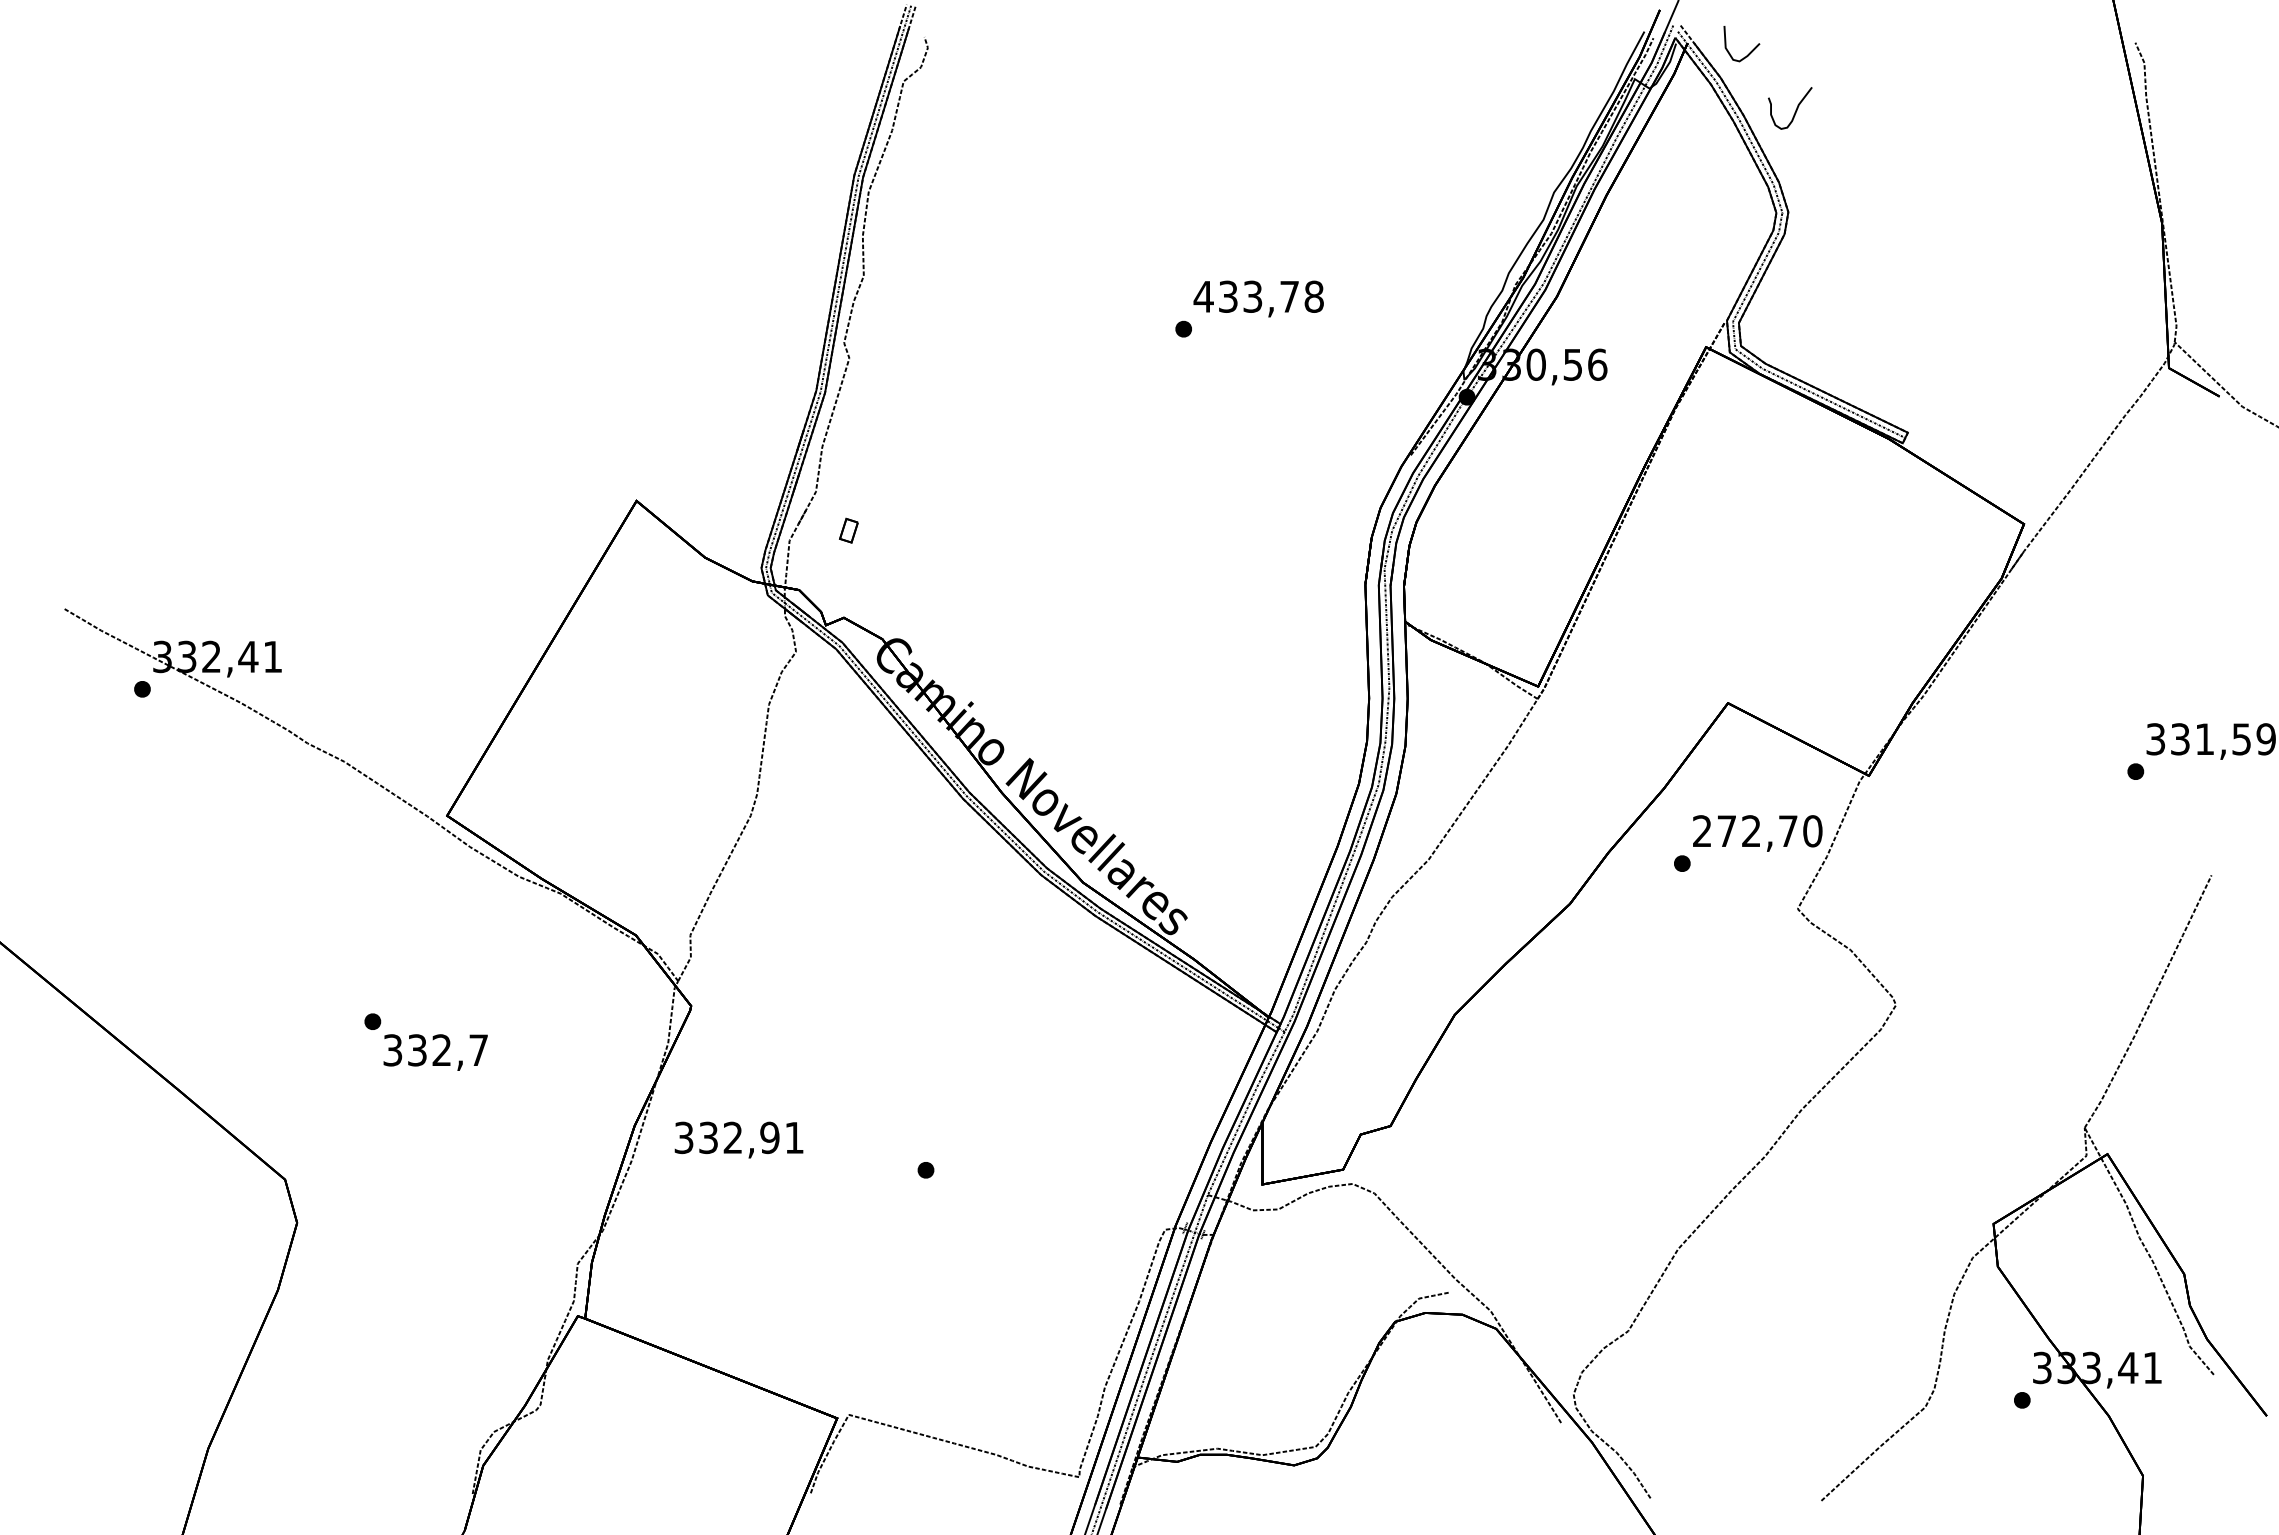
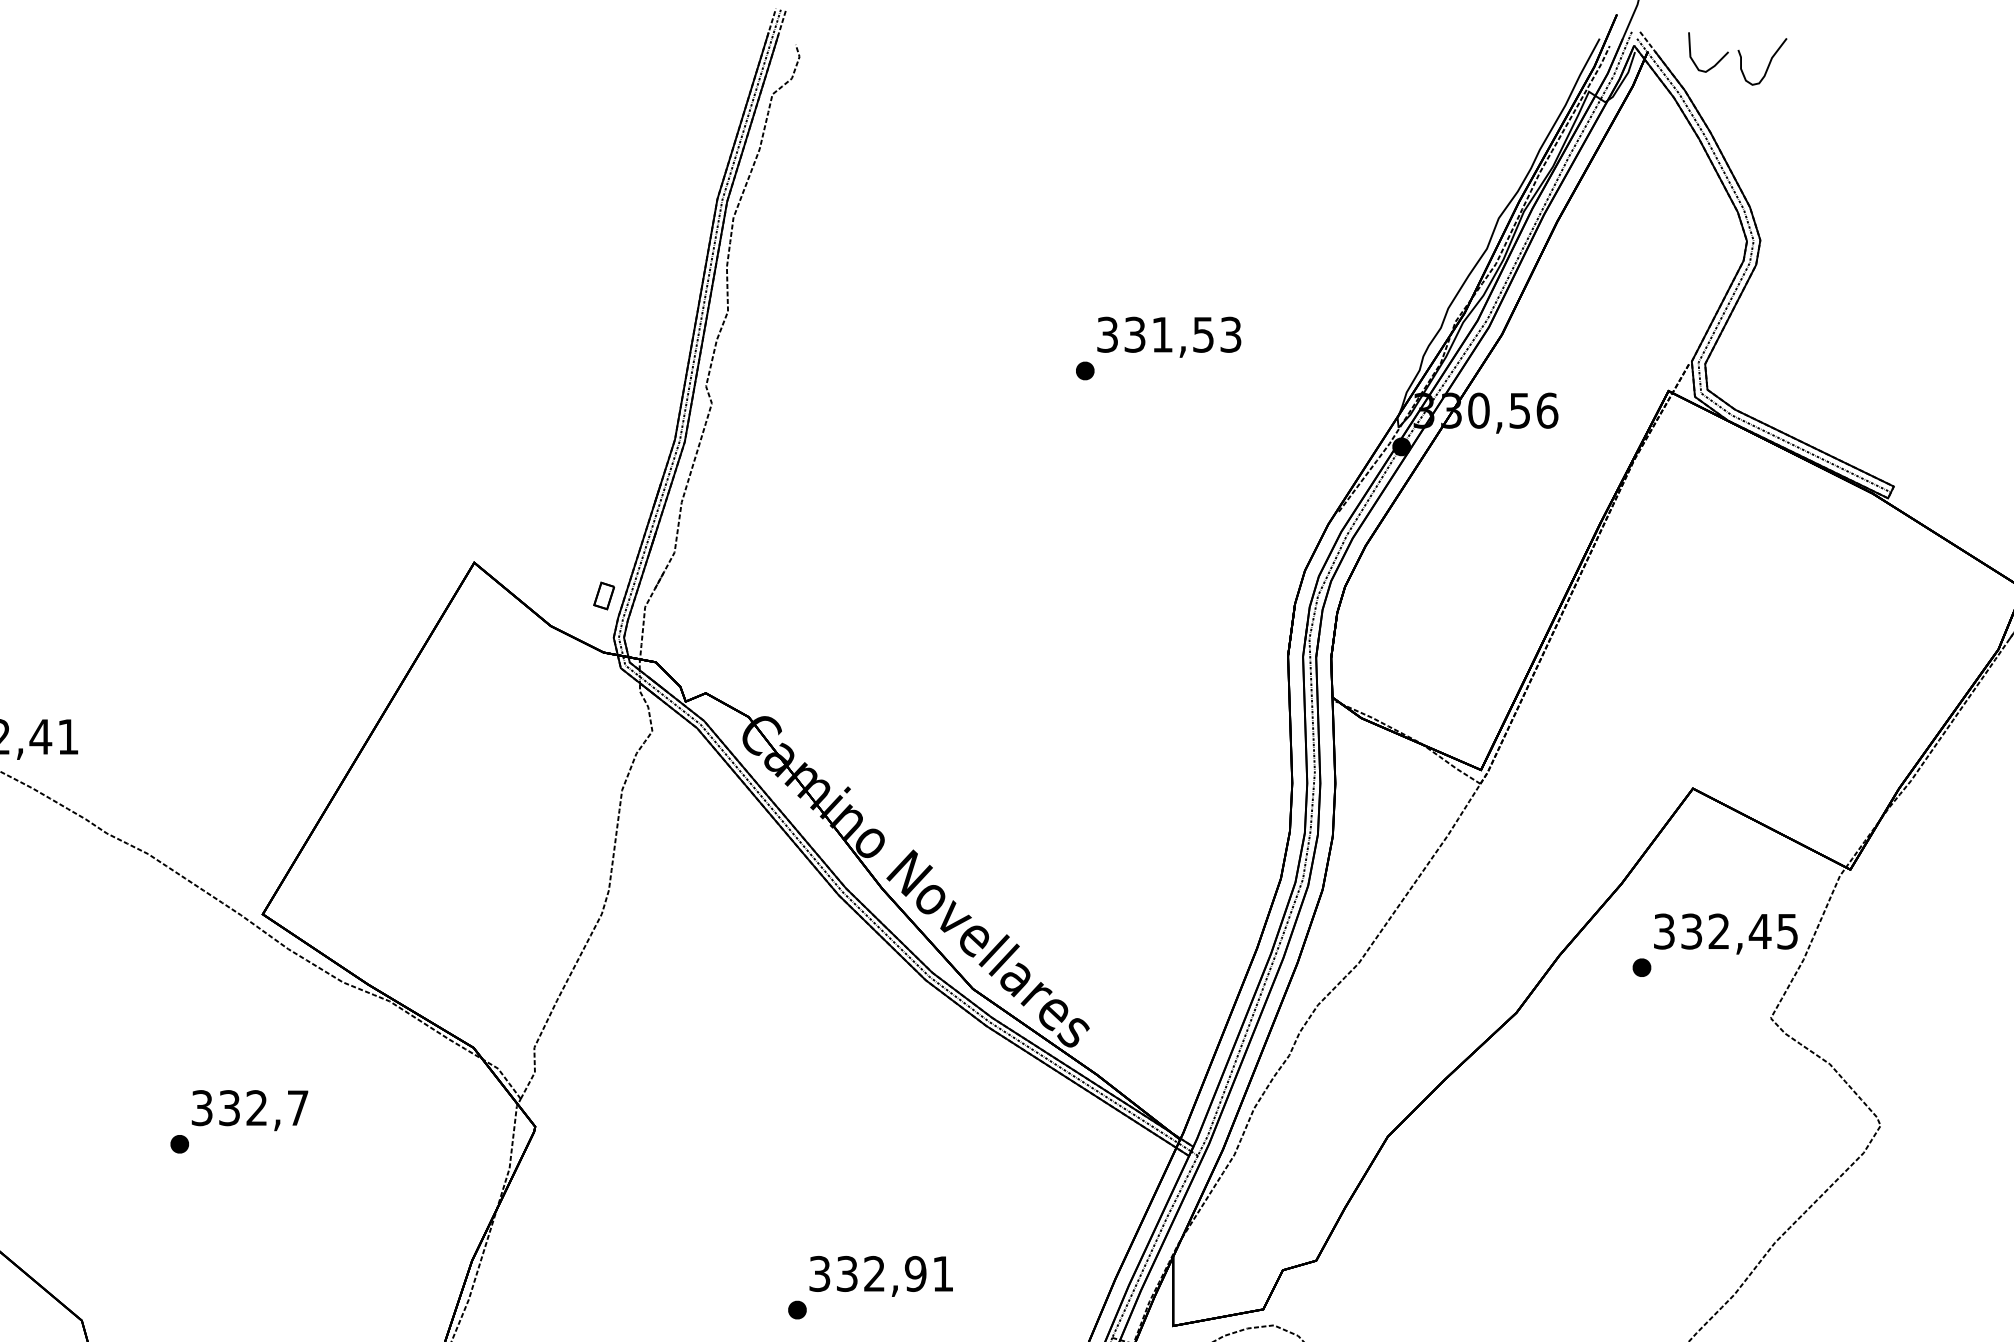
curve: (1795, 109) -> (1768, 63), moved
text: (1258, 296) -> (1168, 334), 433,78 -> 331,53
part: (848, 530) -> (603, 595), moved
text: (1757, 831) -> (1725, 931), 272,70 -> 332,45
text: (435, 1052) -> (249, 1110), moved
text: (738, 1139) -> (880, 1275), moved

